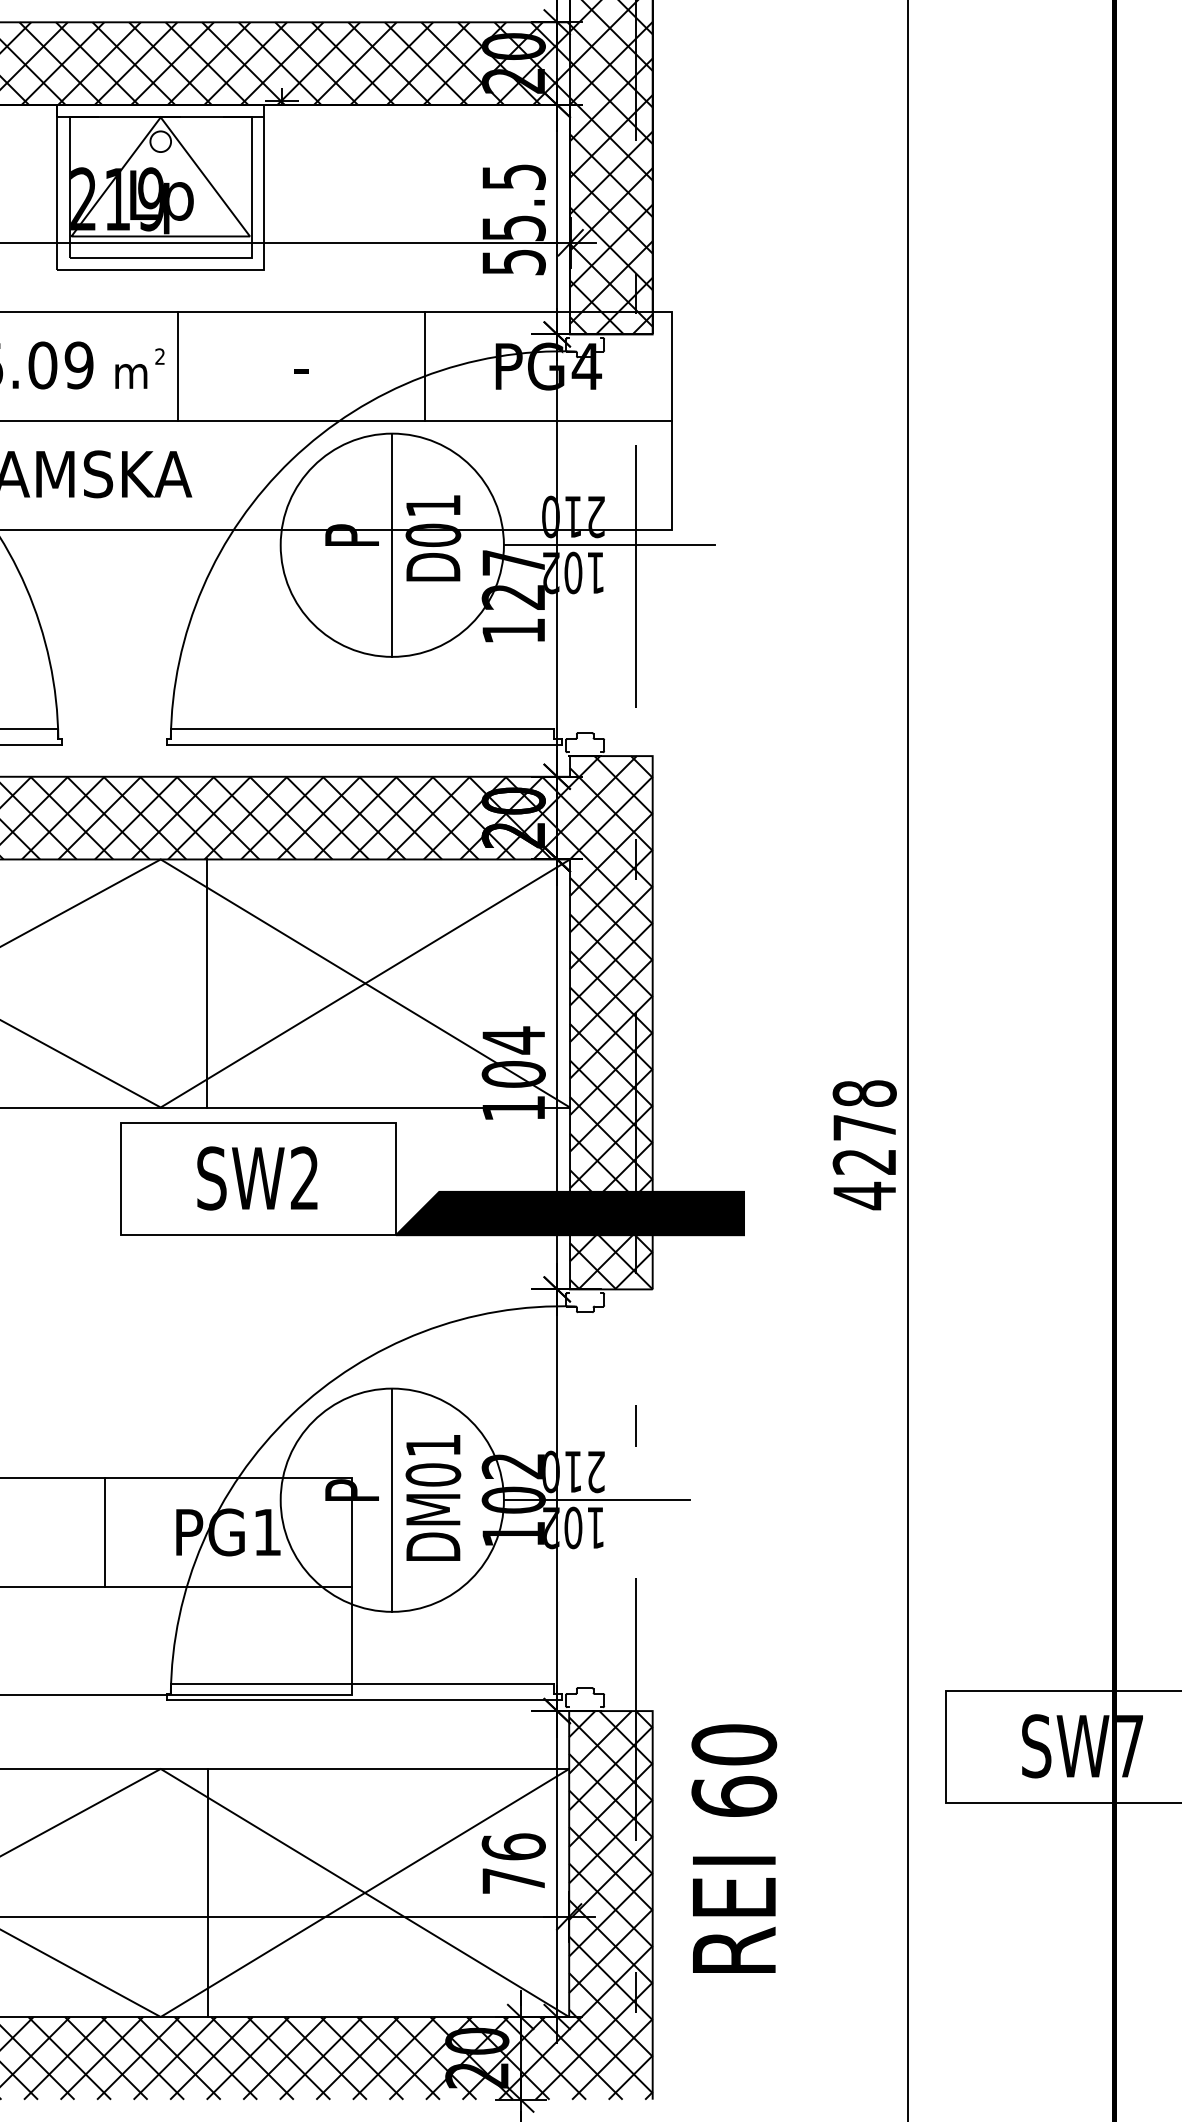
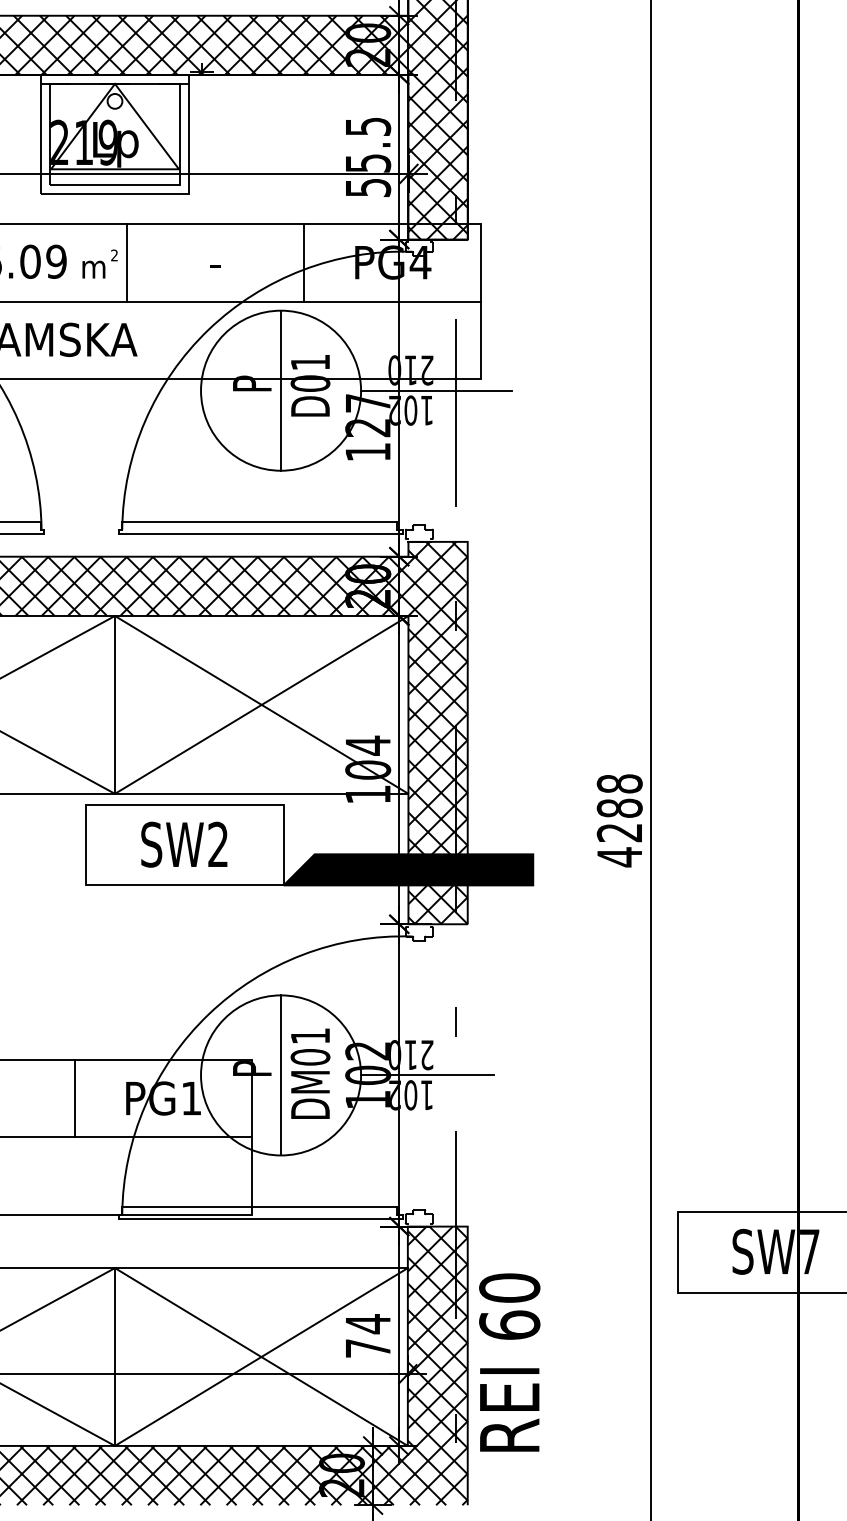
line: (206, 983) -> (114, 704), moved
text: (864, 1127) -> (619, 808), 4278 -> 4288
text: (513, 1847) -> (367, 1324), 76 -> 74
text: (734, 1848) -> (509, 1362), moved
line: (207, 1892) -> (114, 1356), moved

